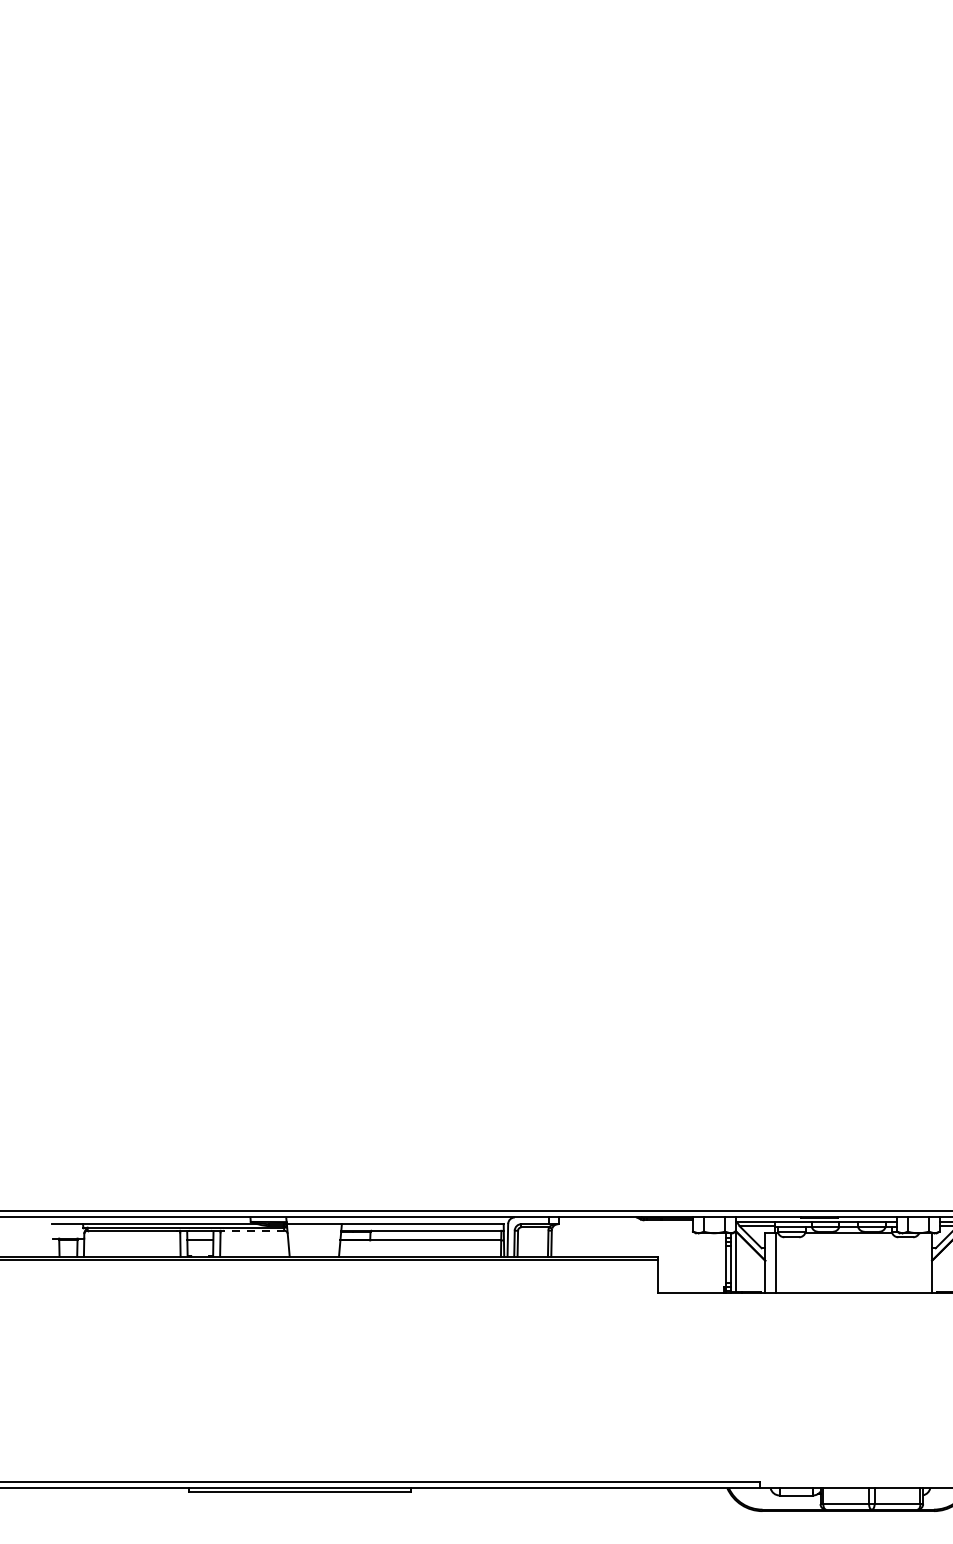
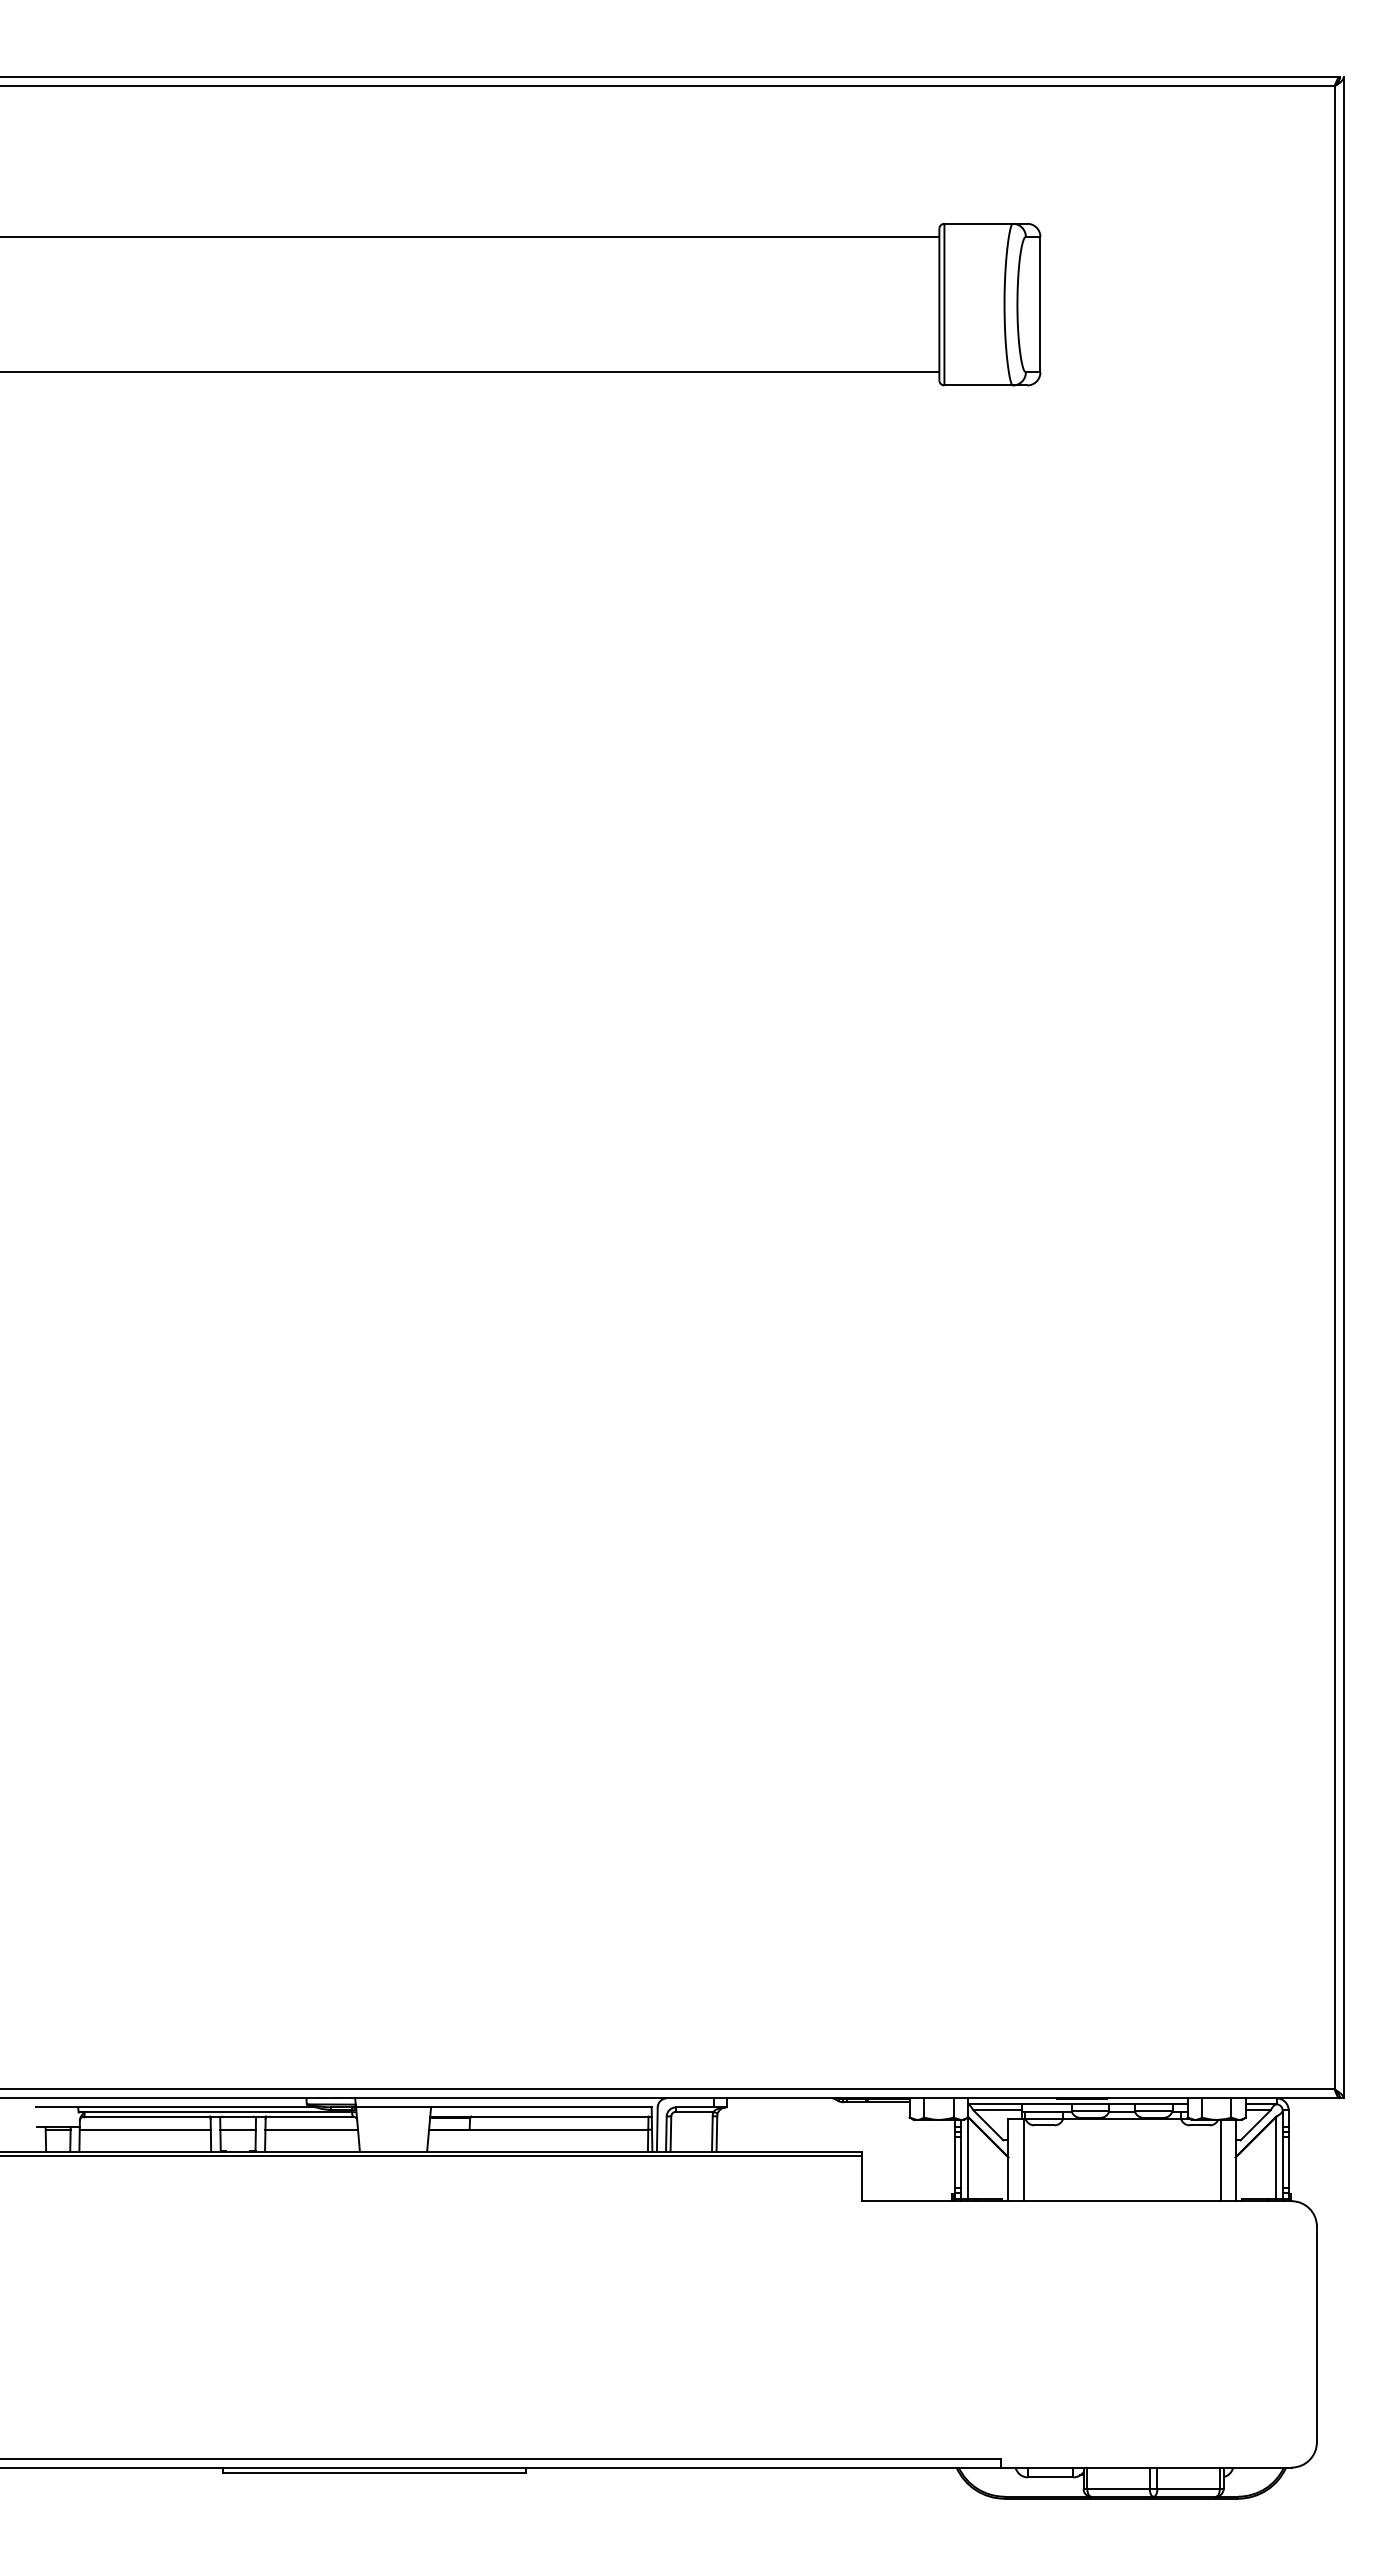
line: (253, 1230) -> (310, 2116), dashed -> solid
line: (131, 1240) -> (144, 2129), added
line: (254, 1240) -> (311, 2129), added
line: (920, 1263) -> (1220, 2160), added

